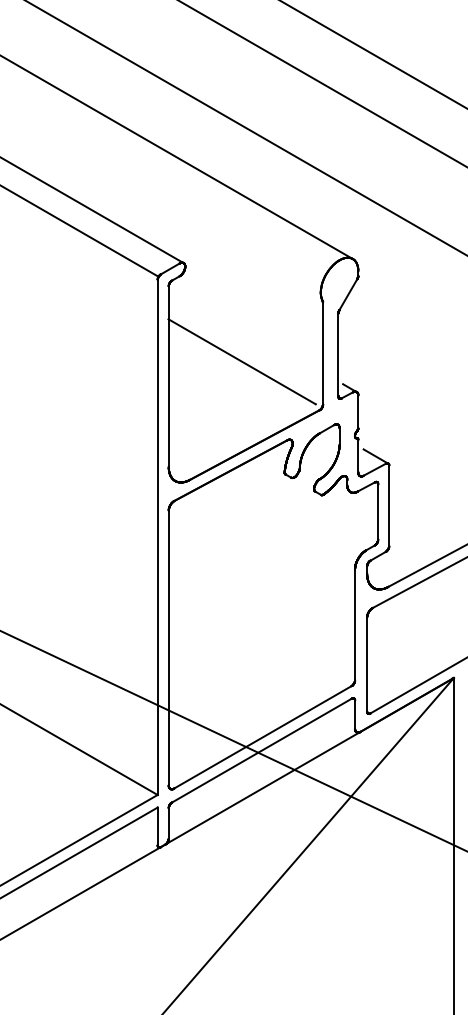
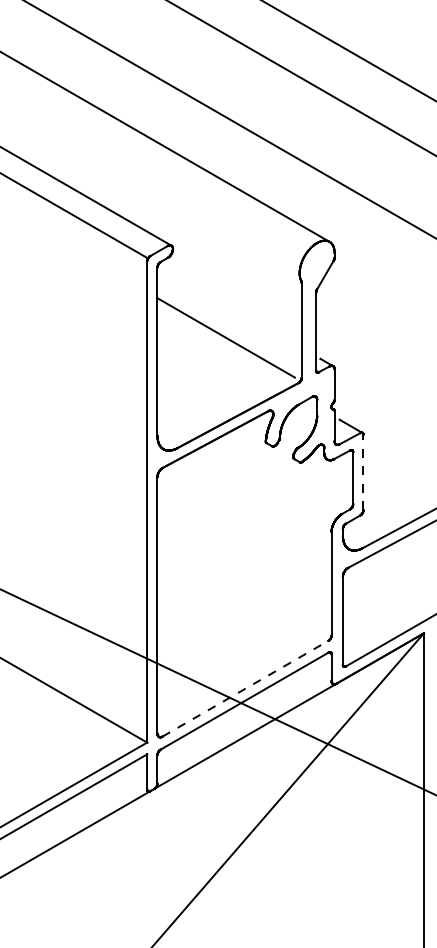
line: (389, 505) -> (363, 472), solid -> dashed
line: (263, 737) -> (246, 688), solid -> dashed

